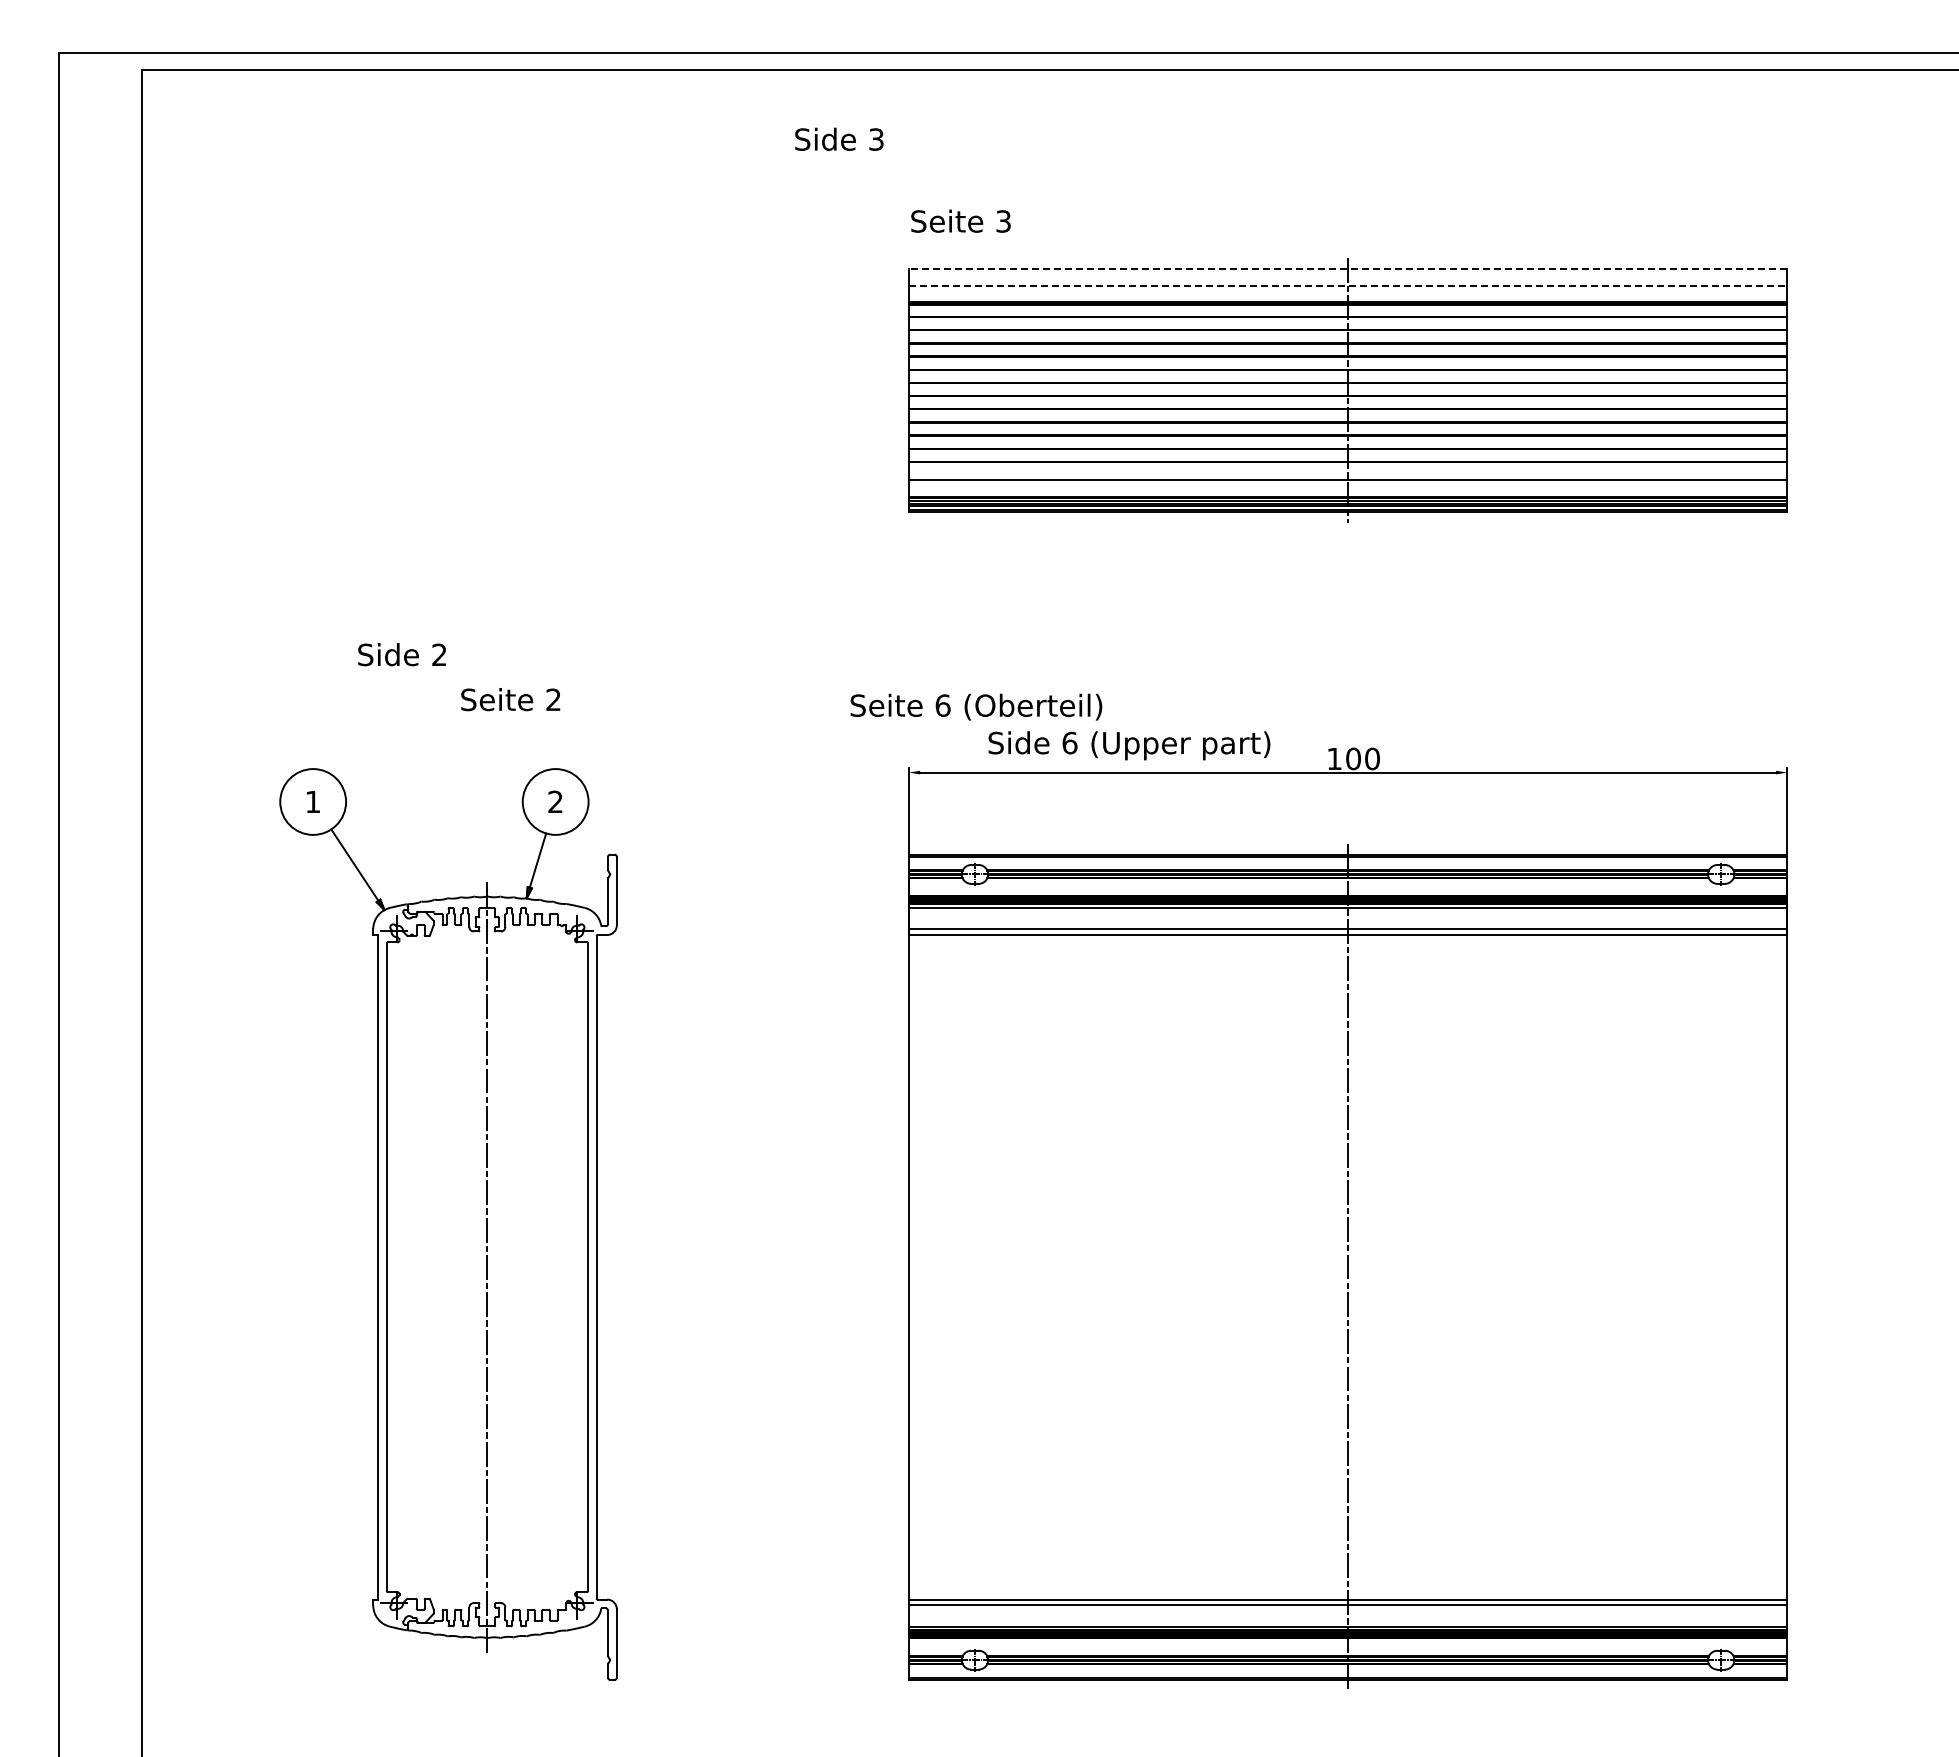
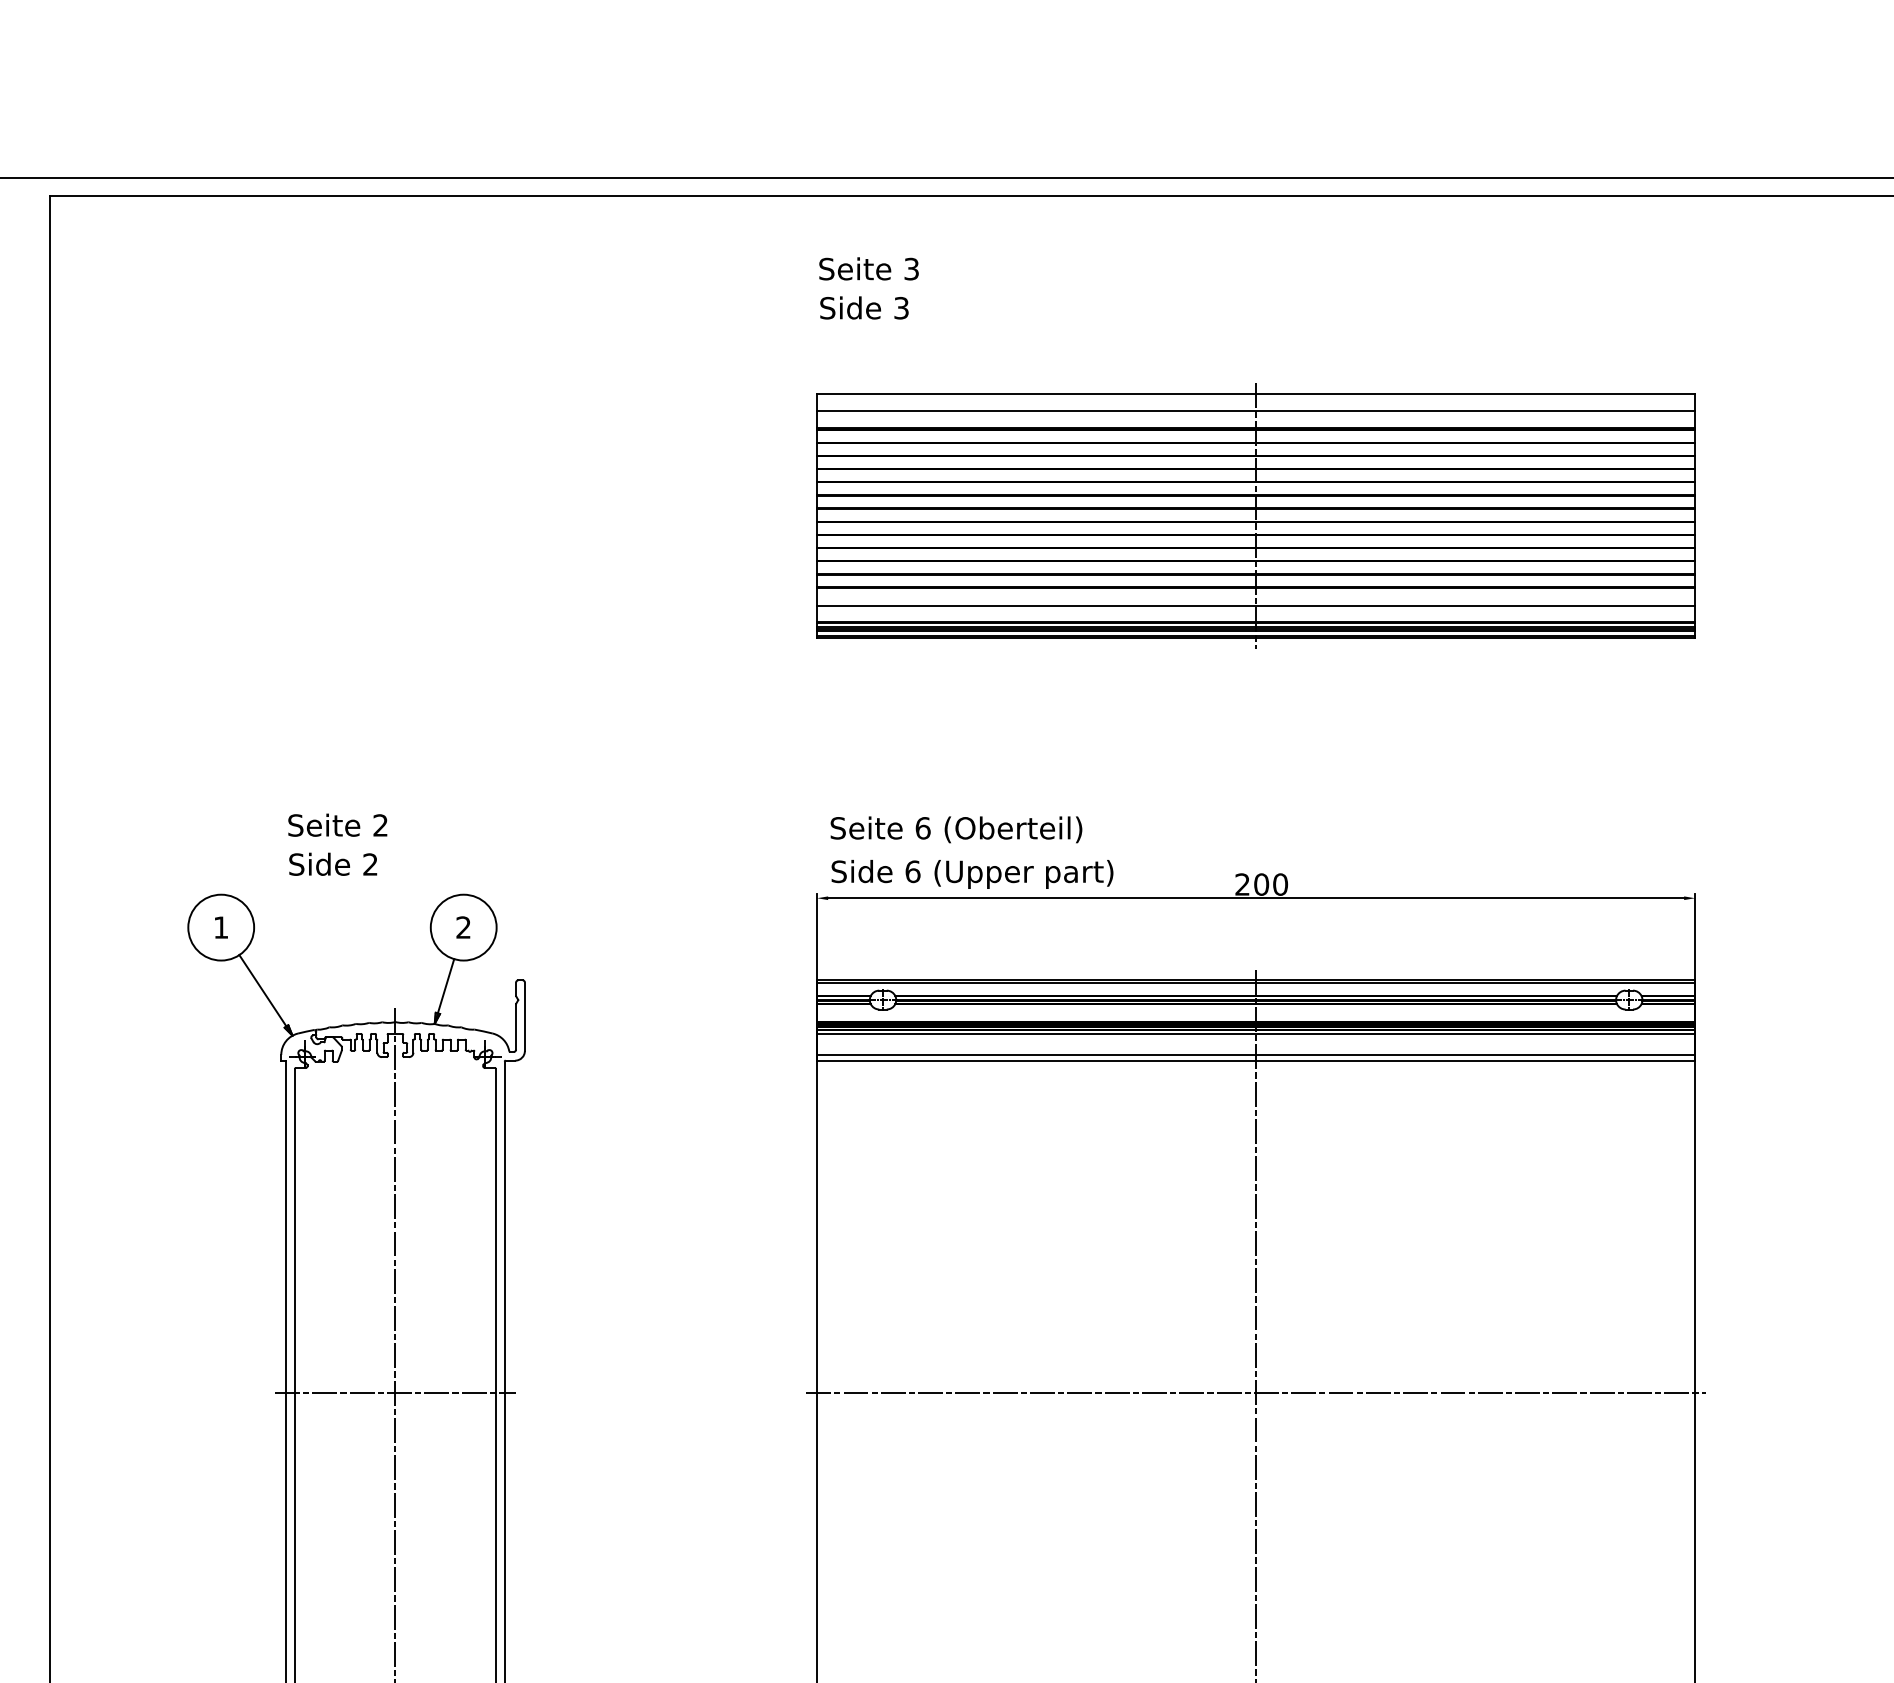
text: (839, 138) -> (864, 307), moved
text: (960, 220) -> (868, 268), moved
line: (1348, 268) -> (1256, 394), dashed -> solid
line: (1348, 285) -> (1256, 411), dashed -> solid
text: (401, 654) -> (332, 864), moved
text: (510, 699) -> (337, 825), moved
text: (976, 706) -> (956, 829), moved
text: (1129, 745) -> (972, 874), moved
text: (1334, 758) -> (1242, 884), 100 -> 200
line: (487, 1267) -> (395, 1393), added
line: (1348, 1267) -> (1256, 1393), added

